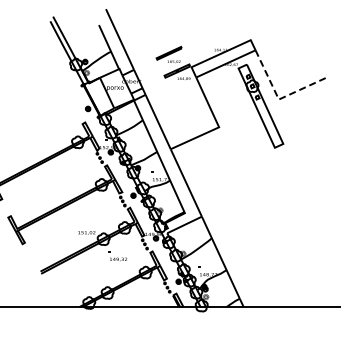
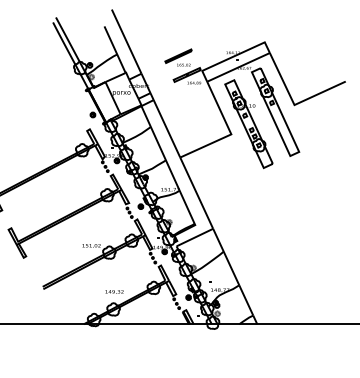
line: (278, 99) -> (294, 105), dashed -> solid
part: (235, 117) -> (248, 124), added
part: (117, 255) -> (113, 287), moved

